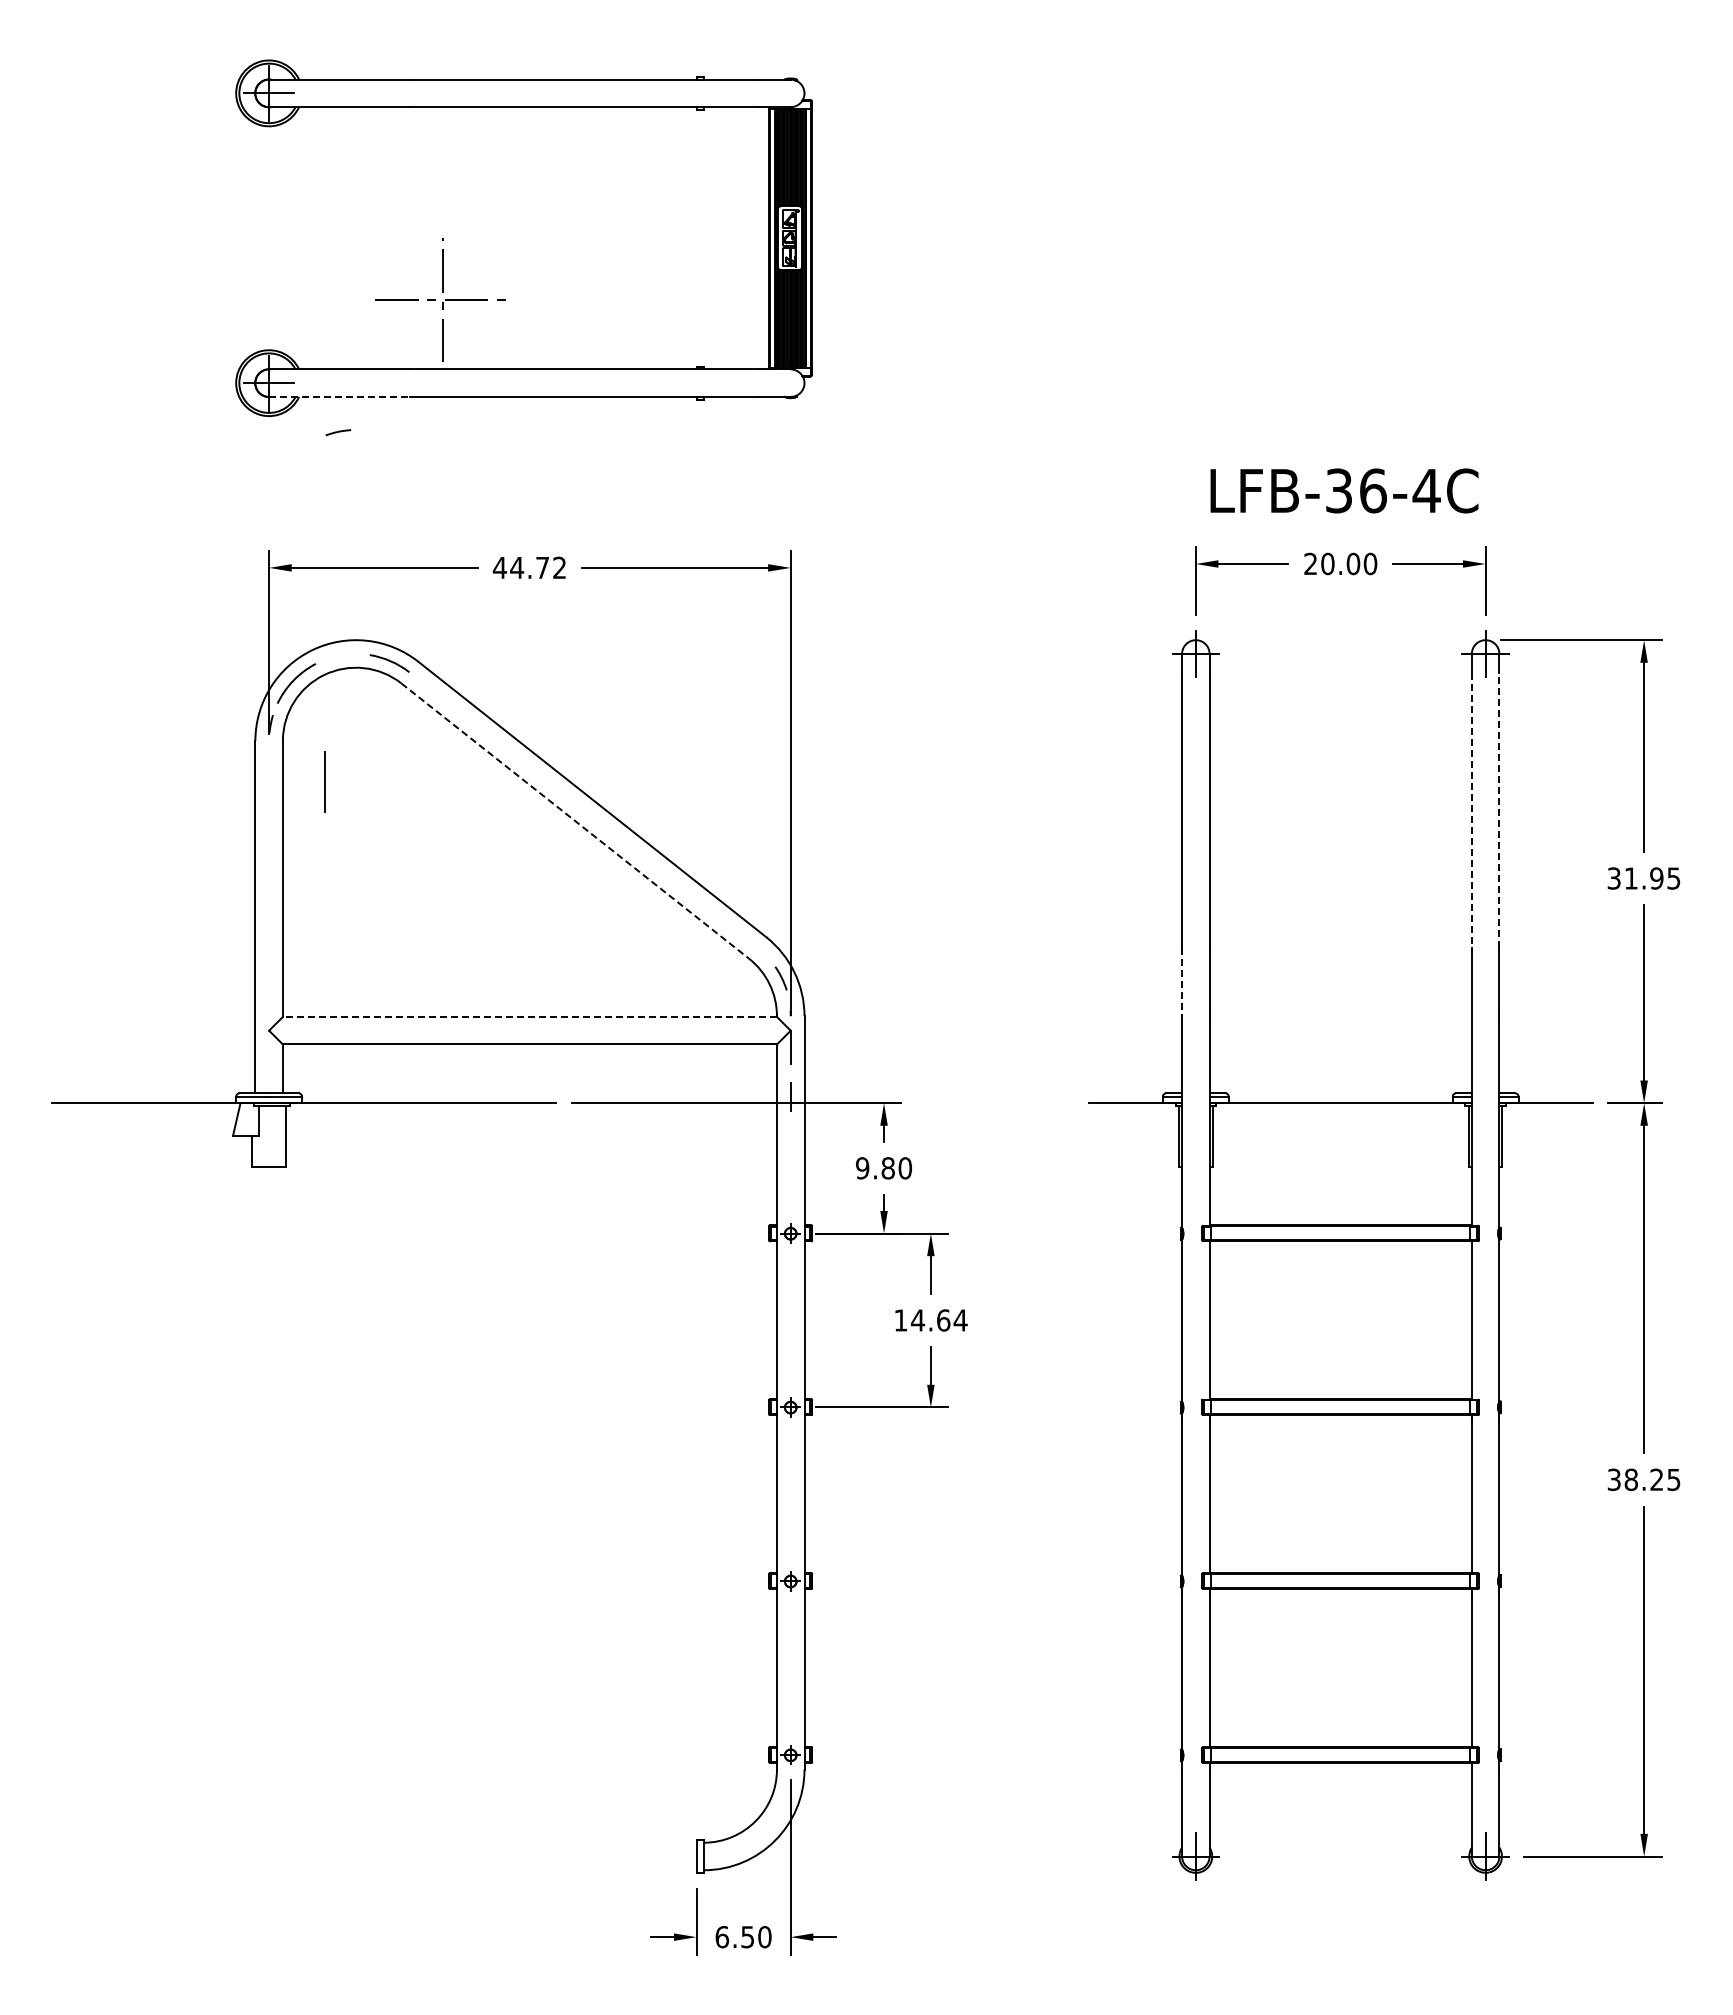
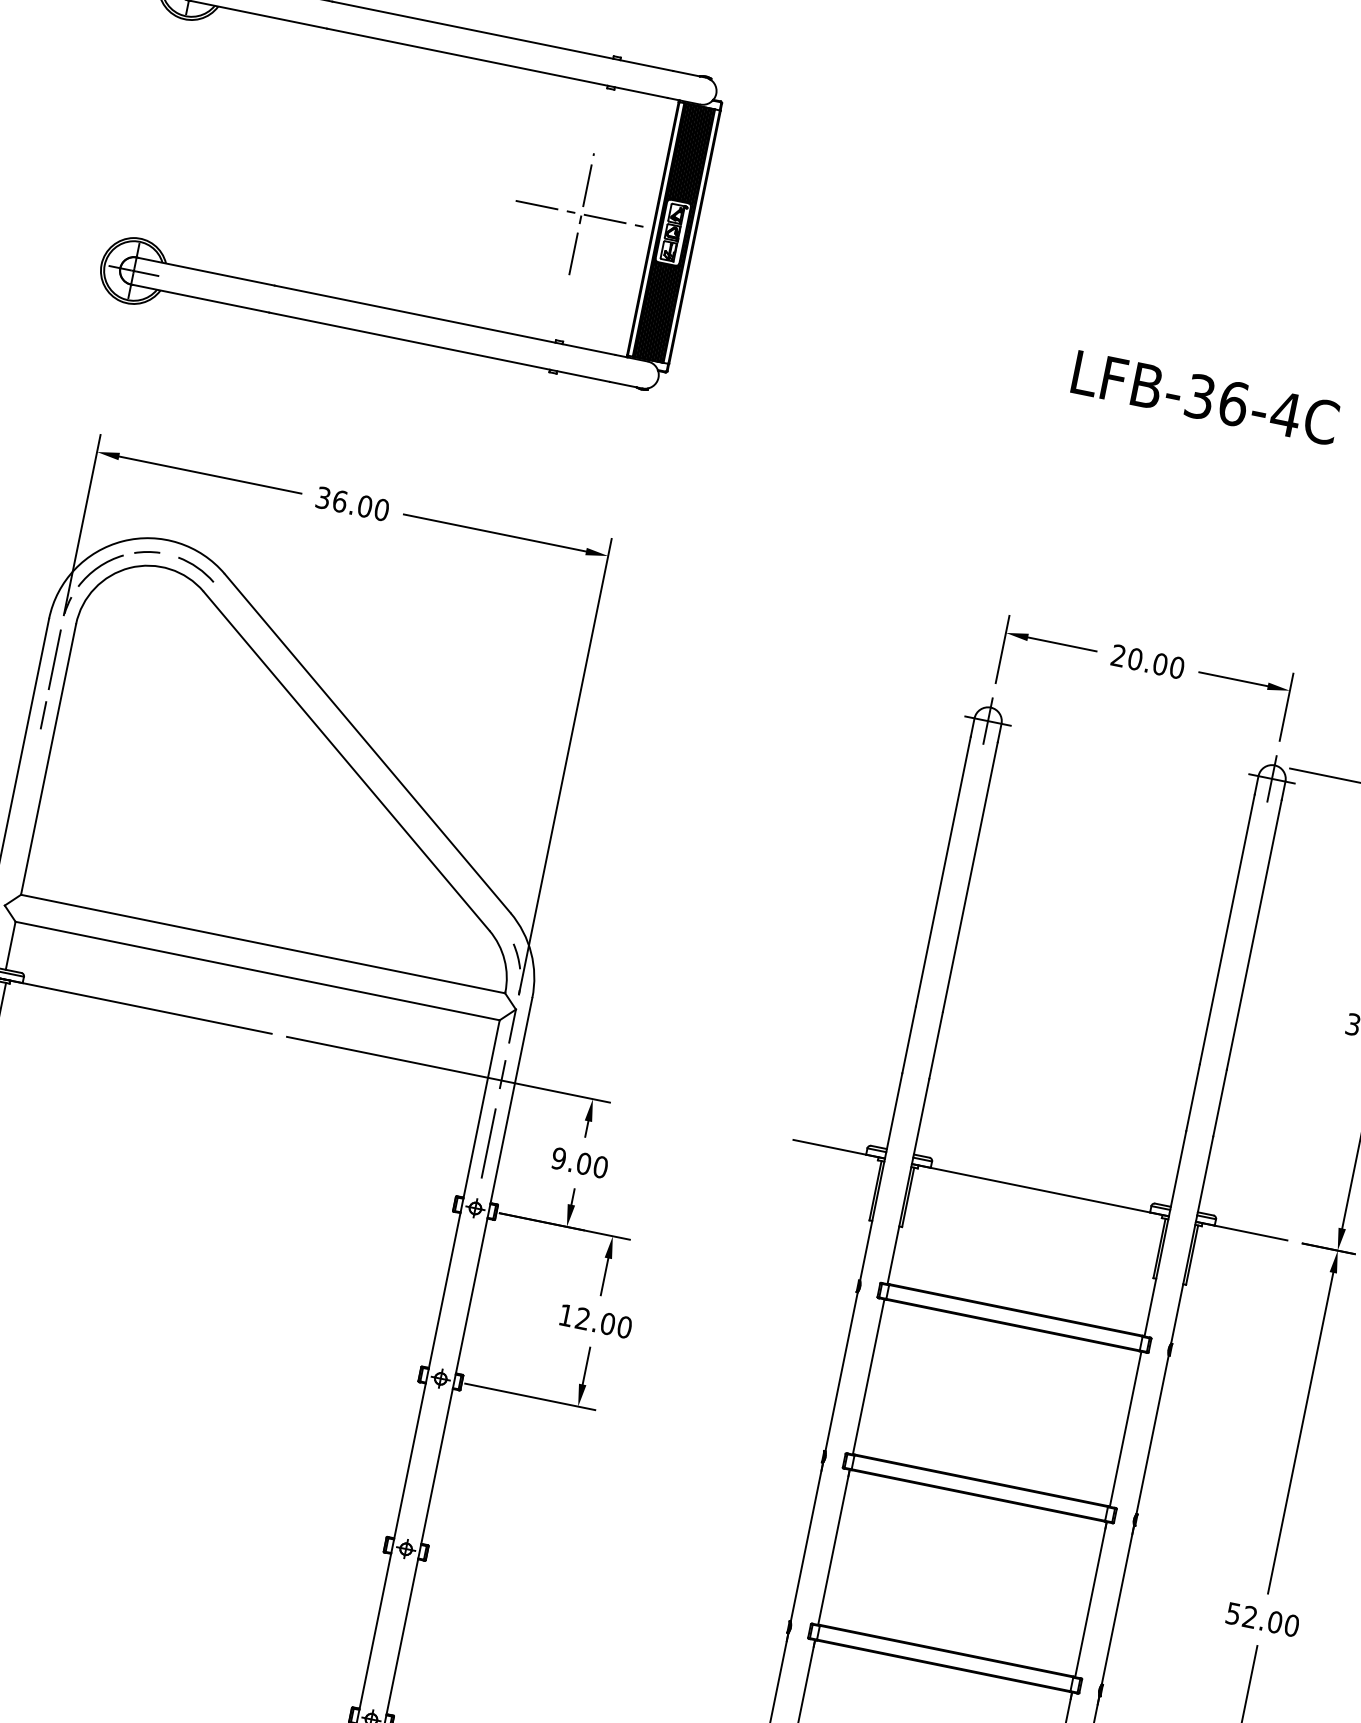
part: (440, 299) -> (579, 213), moved
line: (340, 396) -> (201, 298), dashed -> solid
arc: (338, 432) -> (147, 552), moved
text: (1344, 490) -> (1205, 397), moved
text: (529, 567) -> (352, 503), 44.72 -> 36.00
line: (324, 781) -> (54, 659), moved
line: (1471, 810) -> (1226, 929), dashed -> solid
line: (1499, 810) -> (1254, 935), dashed -> solid
line: (575, 821) -> (346, 761), dashed -> solid
line: (268, 836) -> (42, 715), added
line: (1182, 982) -> (909, 1040), dashed -> solid
line: (529, 1016) -> (262, 943), dashed -> solid
line: (790, 1167) -> (488, 1143), added
text: (887, 1168) -> (583, 1163), 9.80 -> 9.00
text: (938, 1320) -> (602, 1322), 14.64 -> 12.00
text: (1644, 1479) -> (1263, 1619), 38.25 -> 52.00

